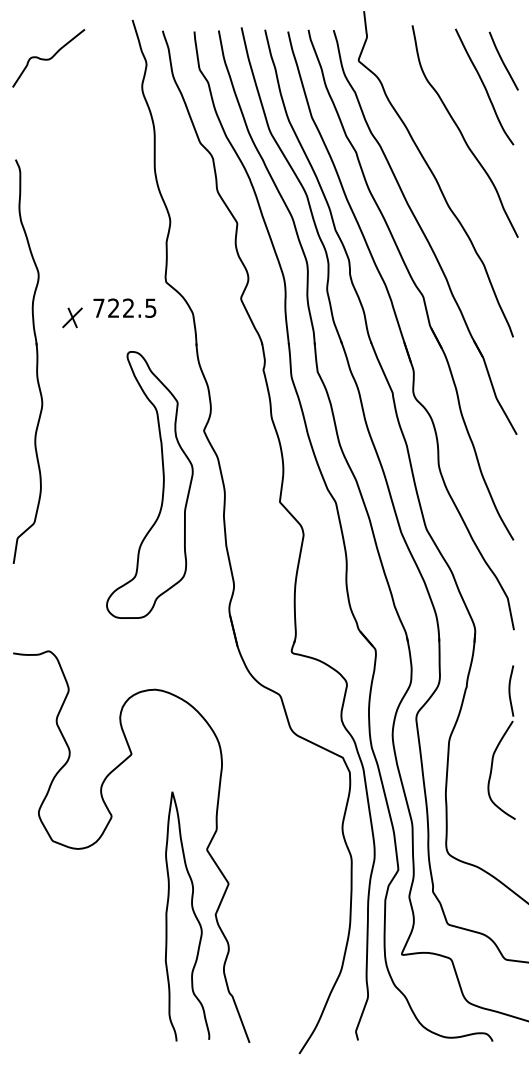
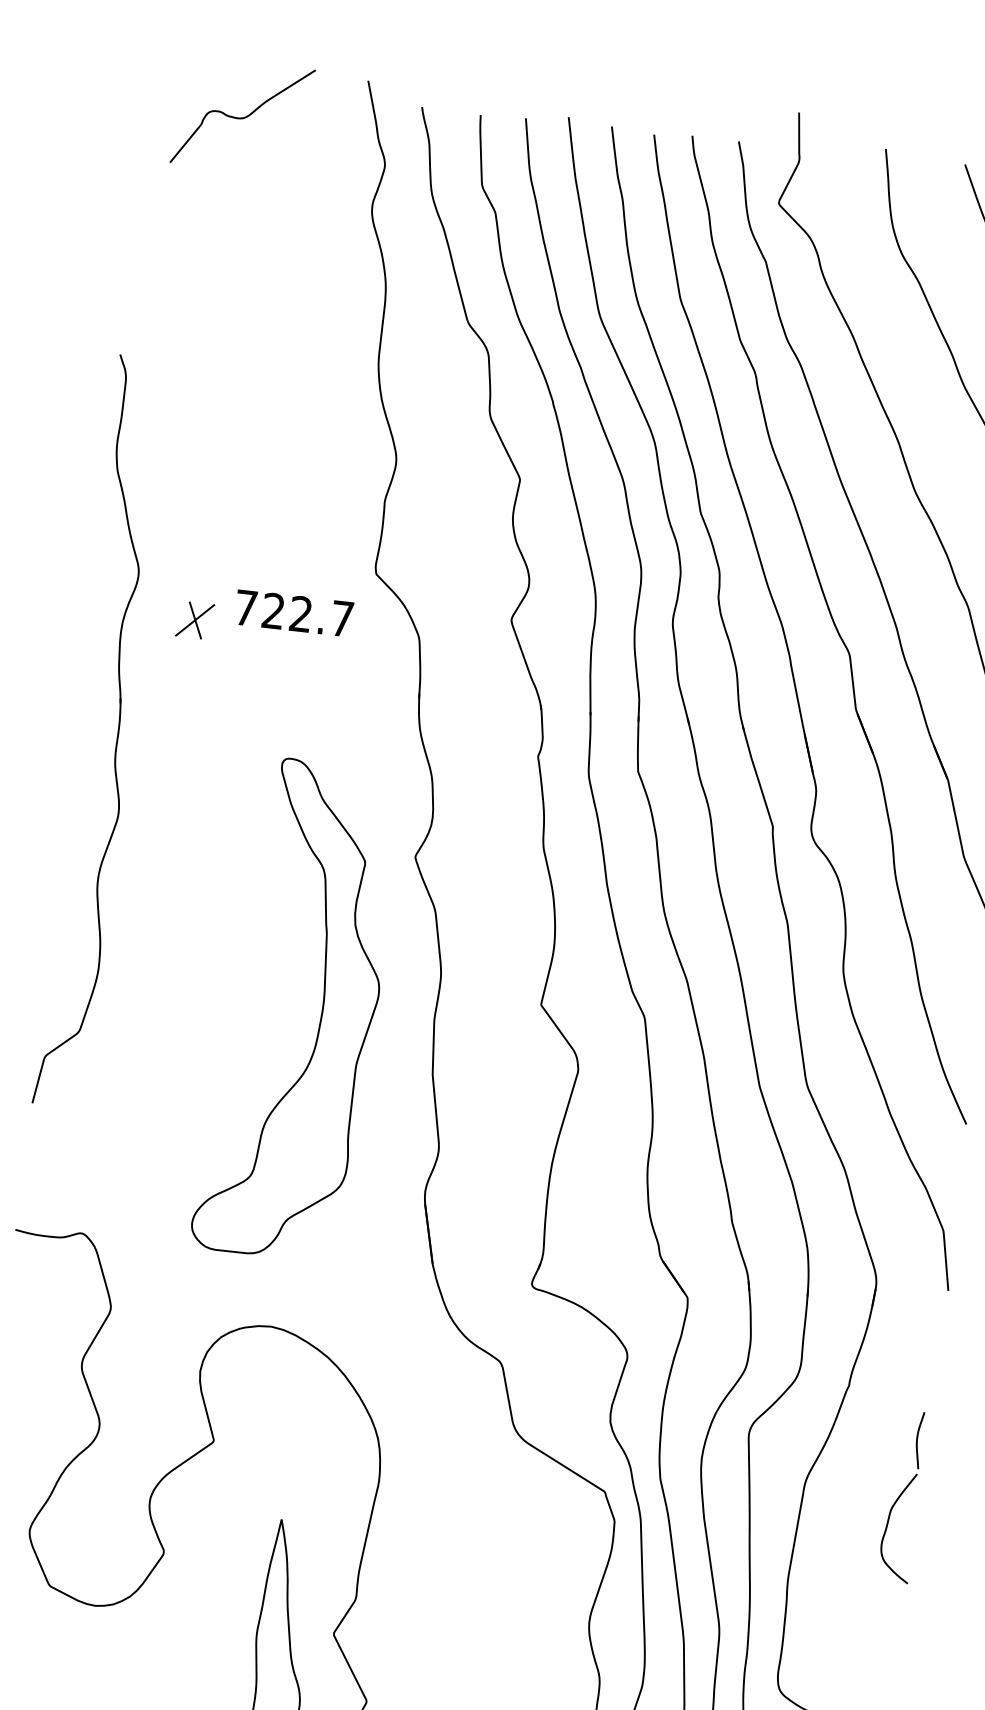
curve: (48, 58) -> (242, 116), moved
text: (150, 307) -> (341, 617), 722.5 -> 722.7
part: (36, 361) -> (116, 732), moved
part: (162, 484) -> (320, 1010), moved
part: (501, 742) -> (901, 1496), size x0.6

